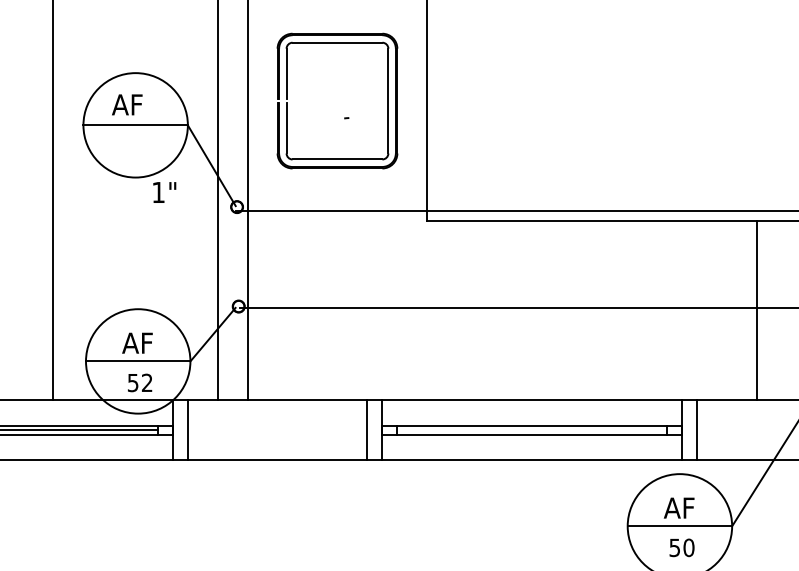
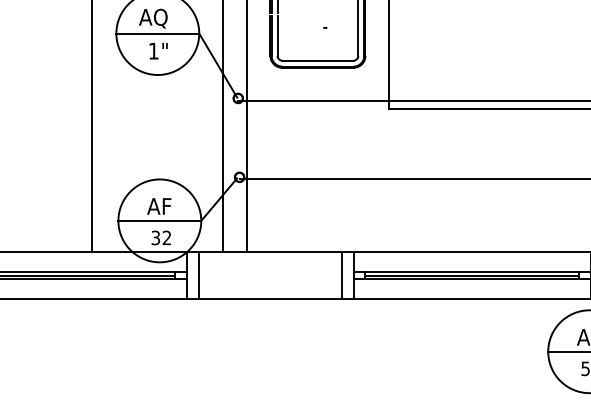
text: (139, 106) -> (160, 18), AF -> AQ
text: (164, 192) -> (158, 51), moved
text: (133, 382) -> (156, 237), 52 -> 32
line: (531, 430) -> (471, 275), added

